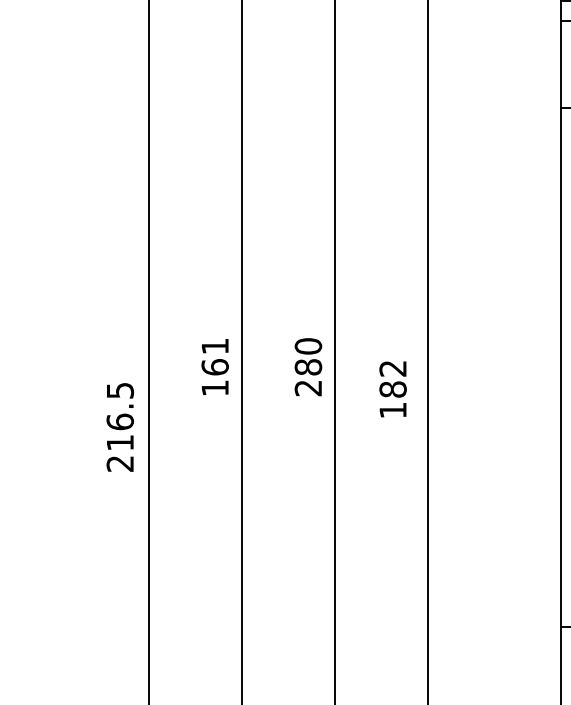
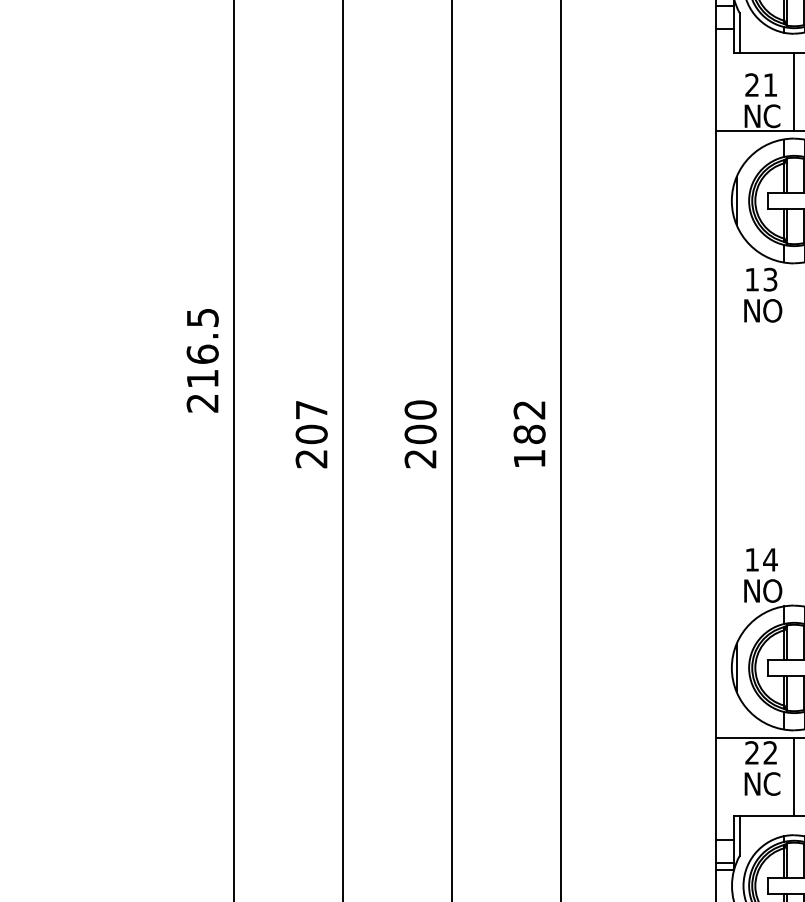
text: (215, 367) -> (311, 434), 161 -> 207
text: (308, 367) -> (420, 434), 280 -> 200
text: (392, 388) -> (529, 433), moved
text: (120, 427) -> (202, 360), moved

